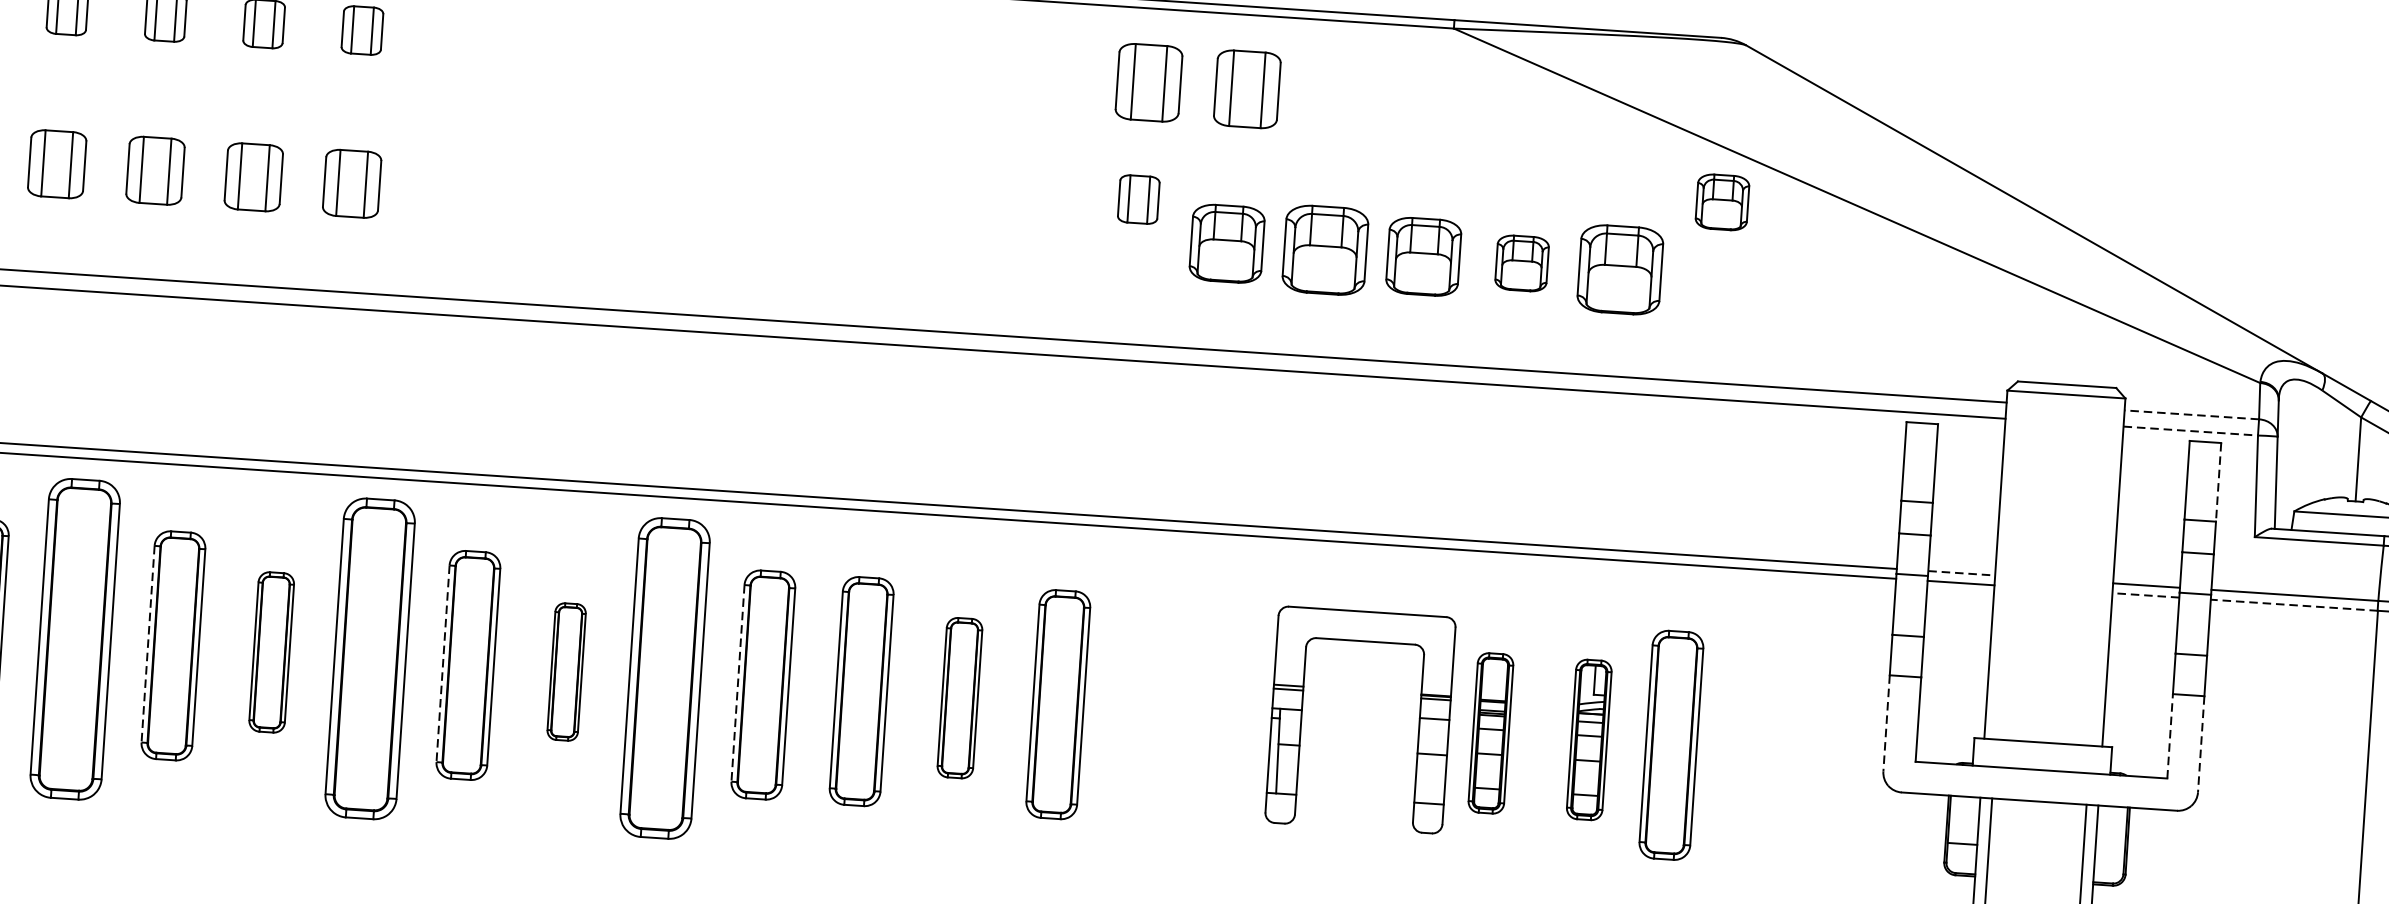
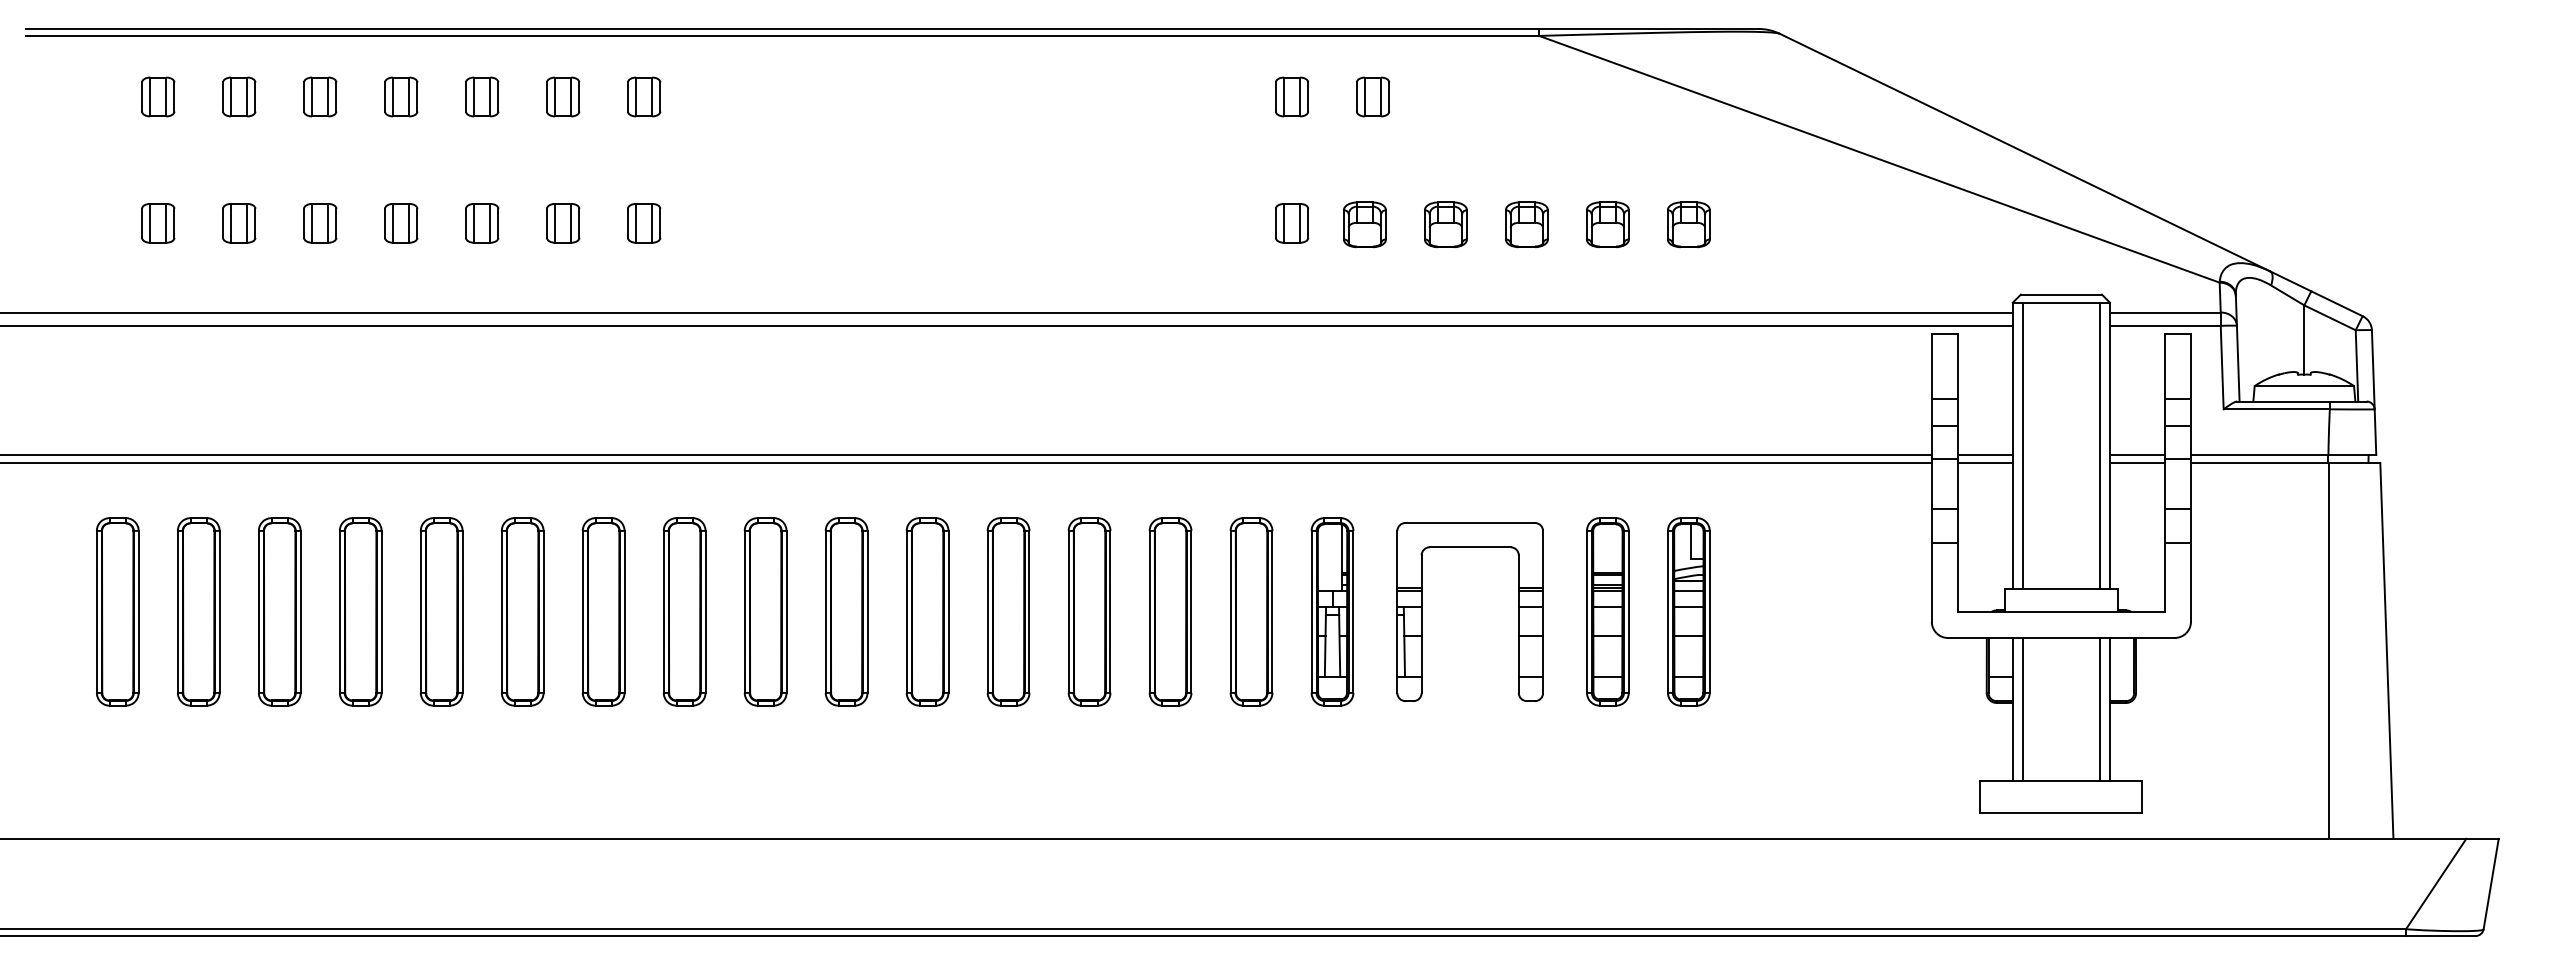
part: (1148, 82) -> (1291, 96), size x0.62
part: (1246, 88) -> (1372, 96), size x0.62
part: (57, 164) -> (401, 223), size x0.71
part: (155, 171) -> (482, 223), size x0.71
part: (254, 177) -> (563, 223), size x0.71
part: (352, 184) -> (644, 223), size x0.71
part: (1139, 199) -> (1292, 223), moved
part: (1722, 201) -> (1768, 163), removed
part: (1226, 243) -> (1364, 224), size x0.71
part: (1325, 249) -> (1445, 224), size x0.62
part: (1423, 256) -> (1526, 224), size x0.71
part: (1620, 269) -> (1688, 224), size x0.62
line: (2190, 414) -> (2164, 312), dashed -> solid
line: (2190, 430) -> (2165, 325), dashed -> solid
line: (2218, 482) -> (2190, 366), dashed -> solid
line: (2007, 564) -> (2022, 445), added
line: (2102, 571) -> (2100, 445), added
line: (1962, 572) -> (1985, 454), dashed -> solid
line: (2145, 595) -> (2137, 463), dashed -> solid
line: (2293, 605) -> (2259, 463), dashed -> solid
part: (74, 638) -> (441, 611), size x0.71
line: (147, 643) -> (501, 611), dashed -> solid
part: (271, 651) -> (603, 611), size x1.43
part: (369, 658) -> (684, 611), size x0.71
line: (442, 663) -> (744, 611), dashed -> solid
part: (566, 671) -> (846, 611), size x1.67
part: (664, 678) -> (927, 611), size x0.71
line: (737, 682) -> (987, 611), dashed -> solid
part: (959, 697) -> (1170, 611), size x1.43
part: (1156, 710) -> (1332, 611), added
part: (1302, 715) -> (1422, 611), moved
line: (1886, 723) -> (1931, 582), dashed -> solid
part: (1490, 732) -> (1607, 611), size x1.43
line: (2170, 736) -> (2165, 577), dashed -> solid
part: (1588, 739) -> (1688, 611), size x1.43
part: (1671, 744) -> (1756, 611), removed
line: (2200, 744) -> (2190, 582), dashed -> solid

